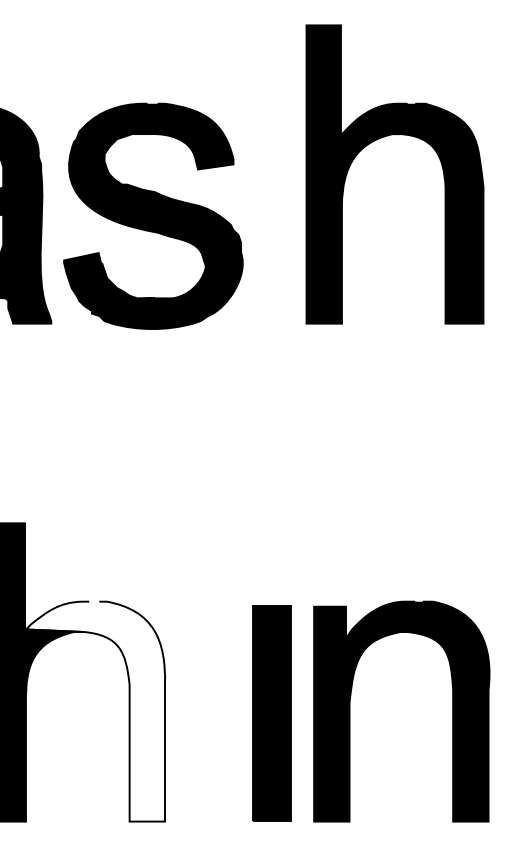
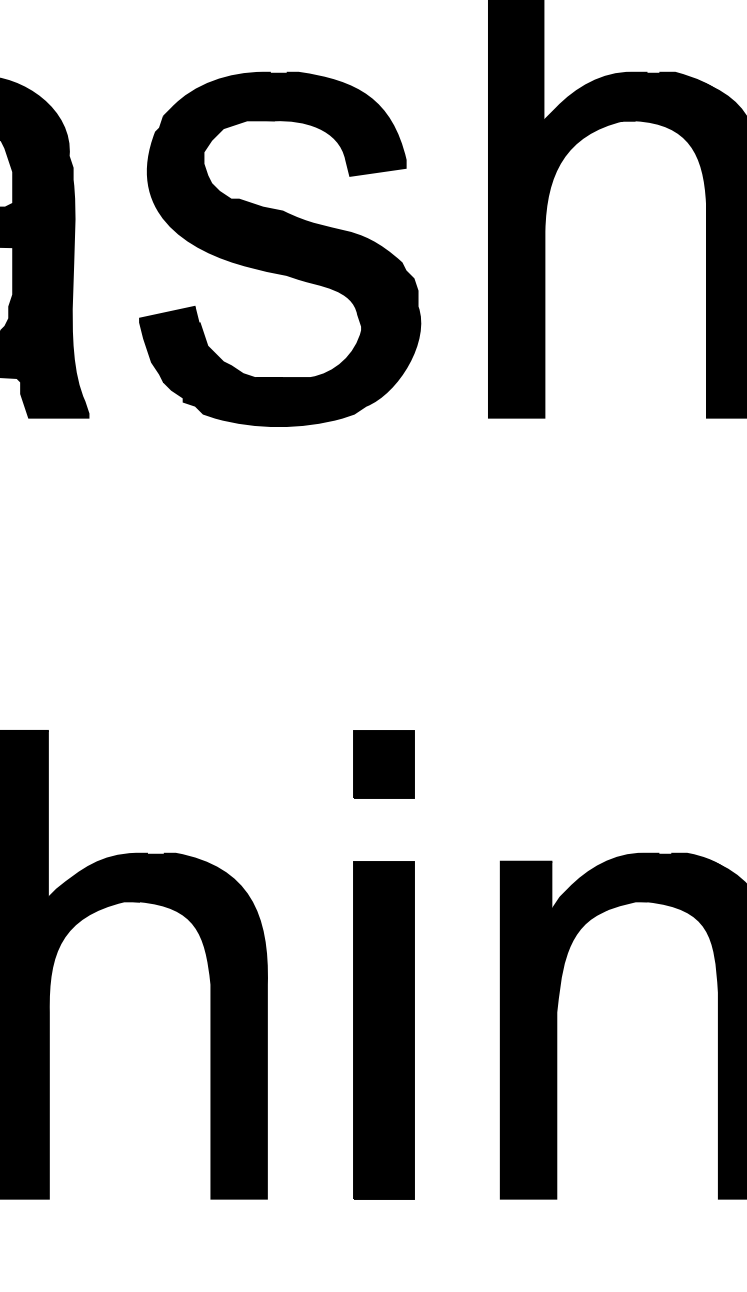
part: (153, 215) -> (280, 248), moved
part: (239, 544) -> (383, 764), added
fill: (95, 711) -> (157, 1026), added
part: (271, 713) -> (383, 1030), moved

